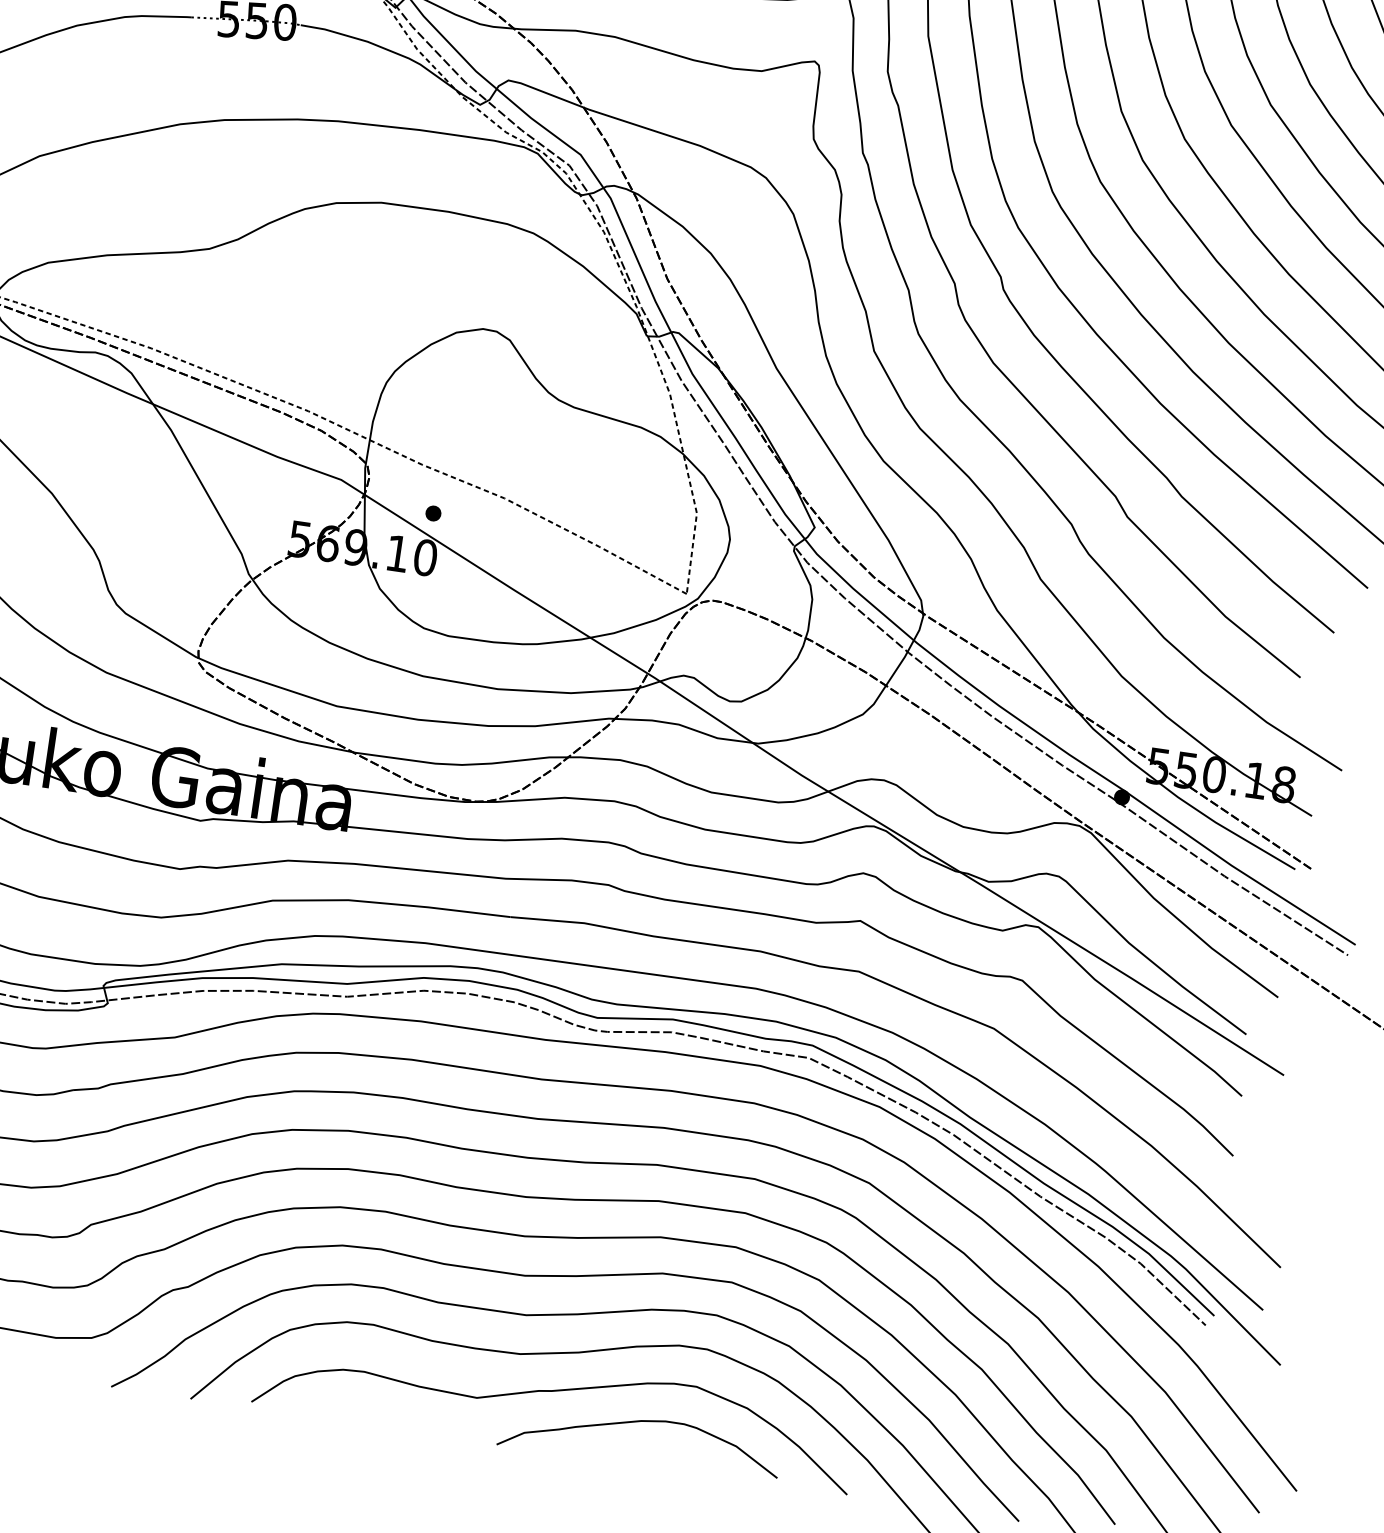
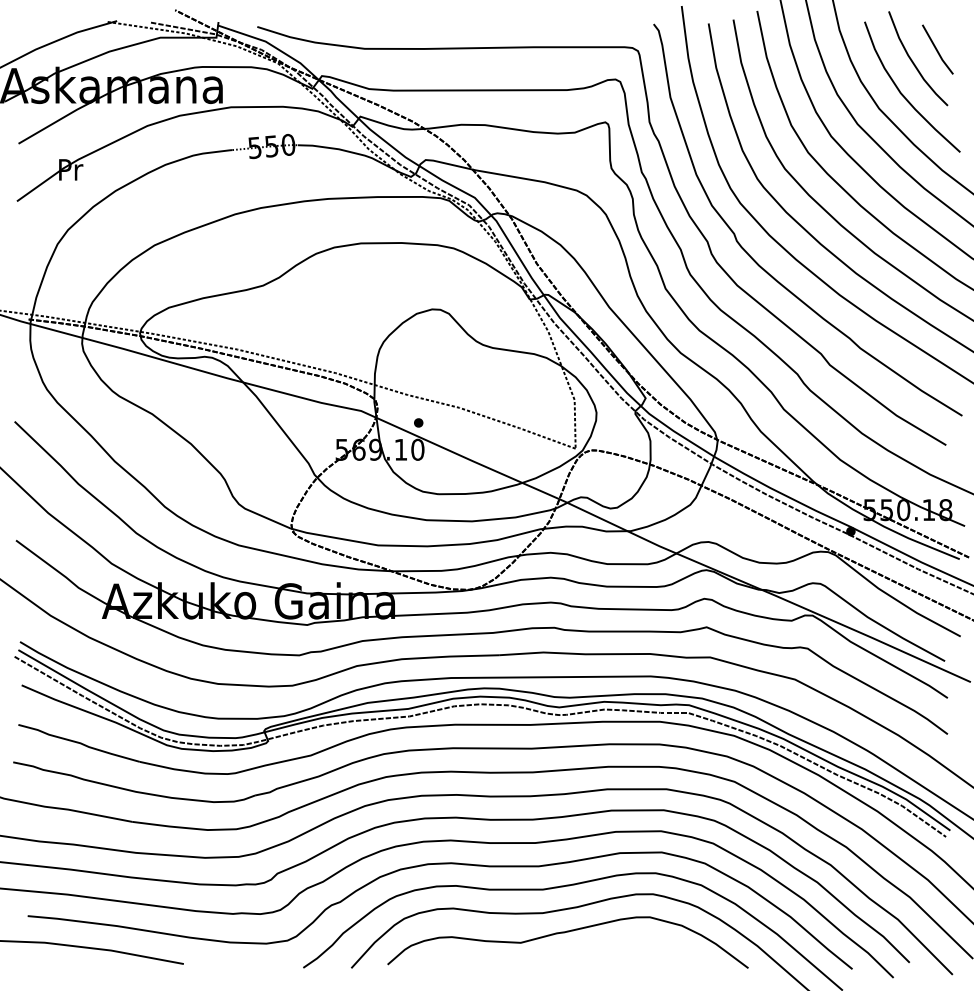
curve: (634, 1423) -> (616, 944), removed

